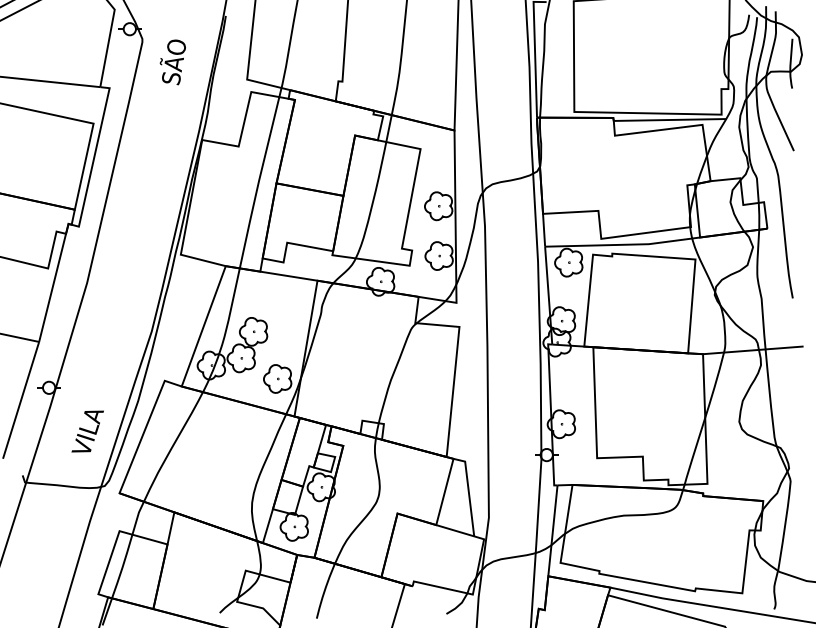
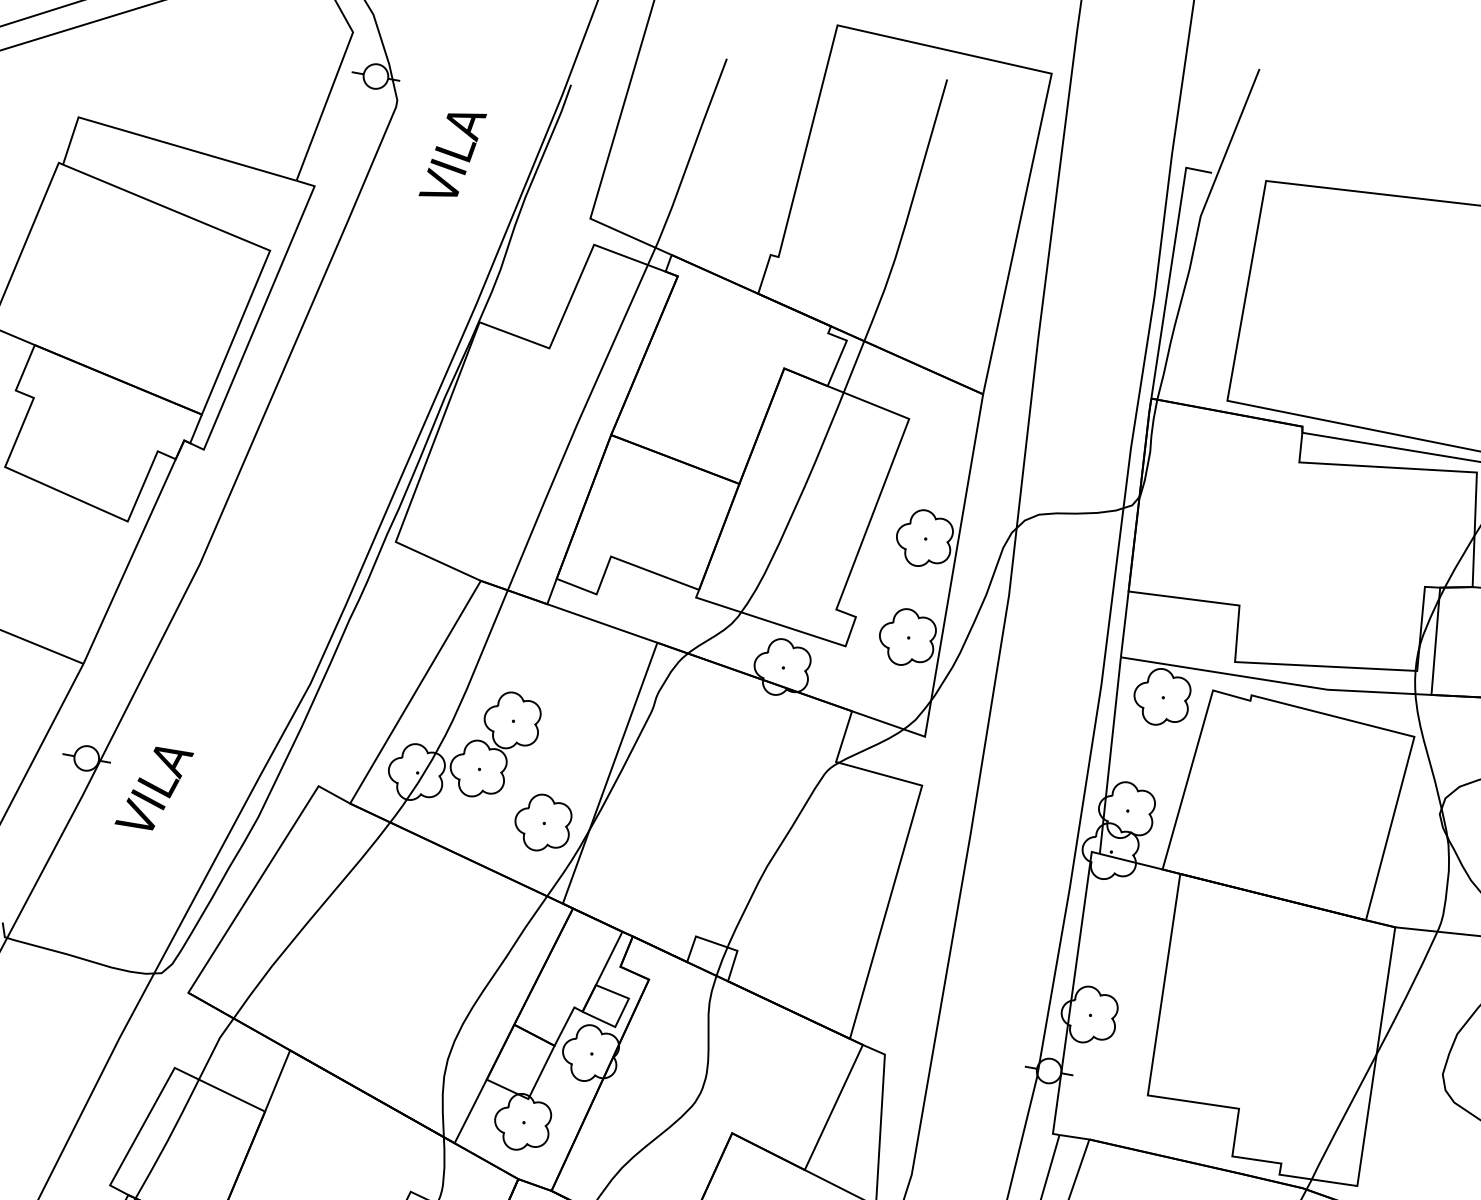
text: (173, 61) -> (450, 156), SÃO -> VILA
text: (87, 431) -> (153, 788), moved

